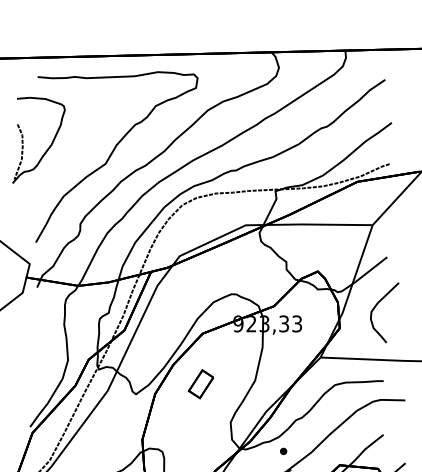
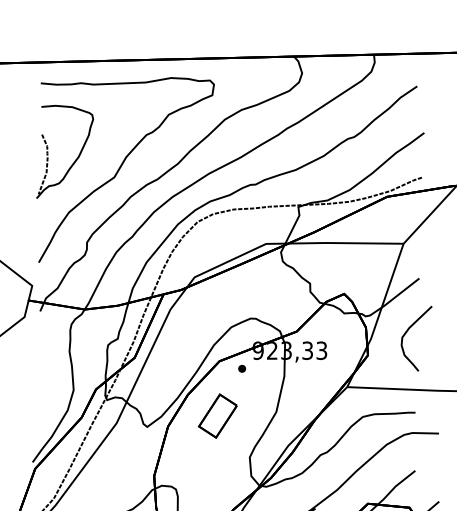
part: (47, 148) -> (74, 160), moved
part: (200, 383) -> (217, 415), size x1.43
part: (283, 451) -> (242, 368), moved

